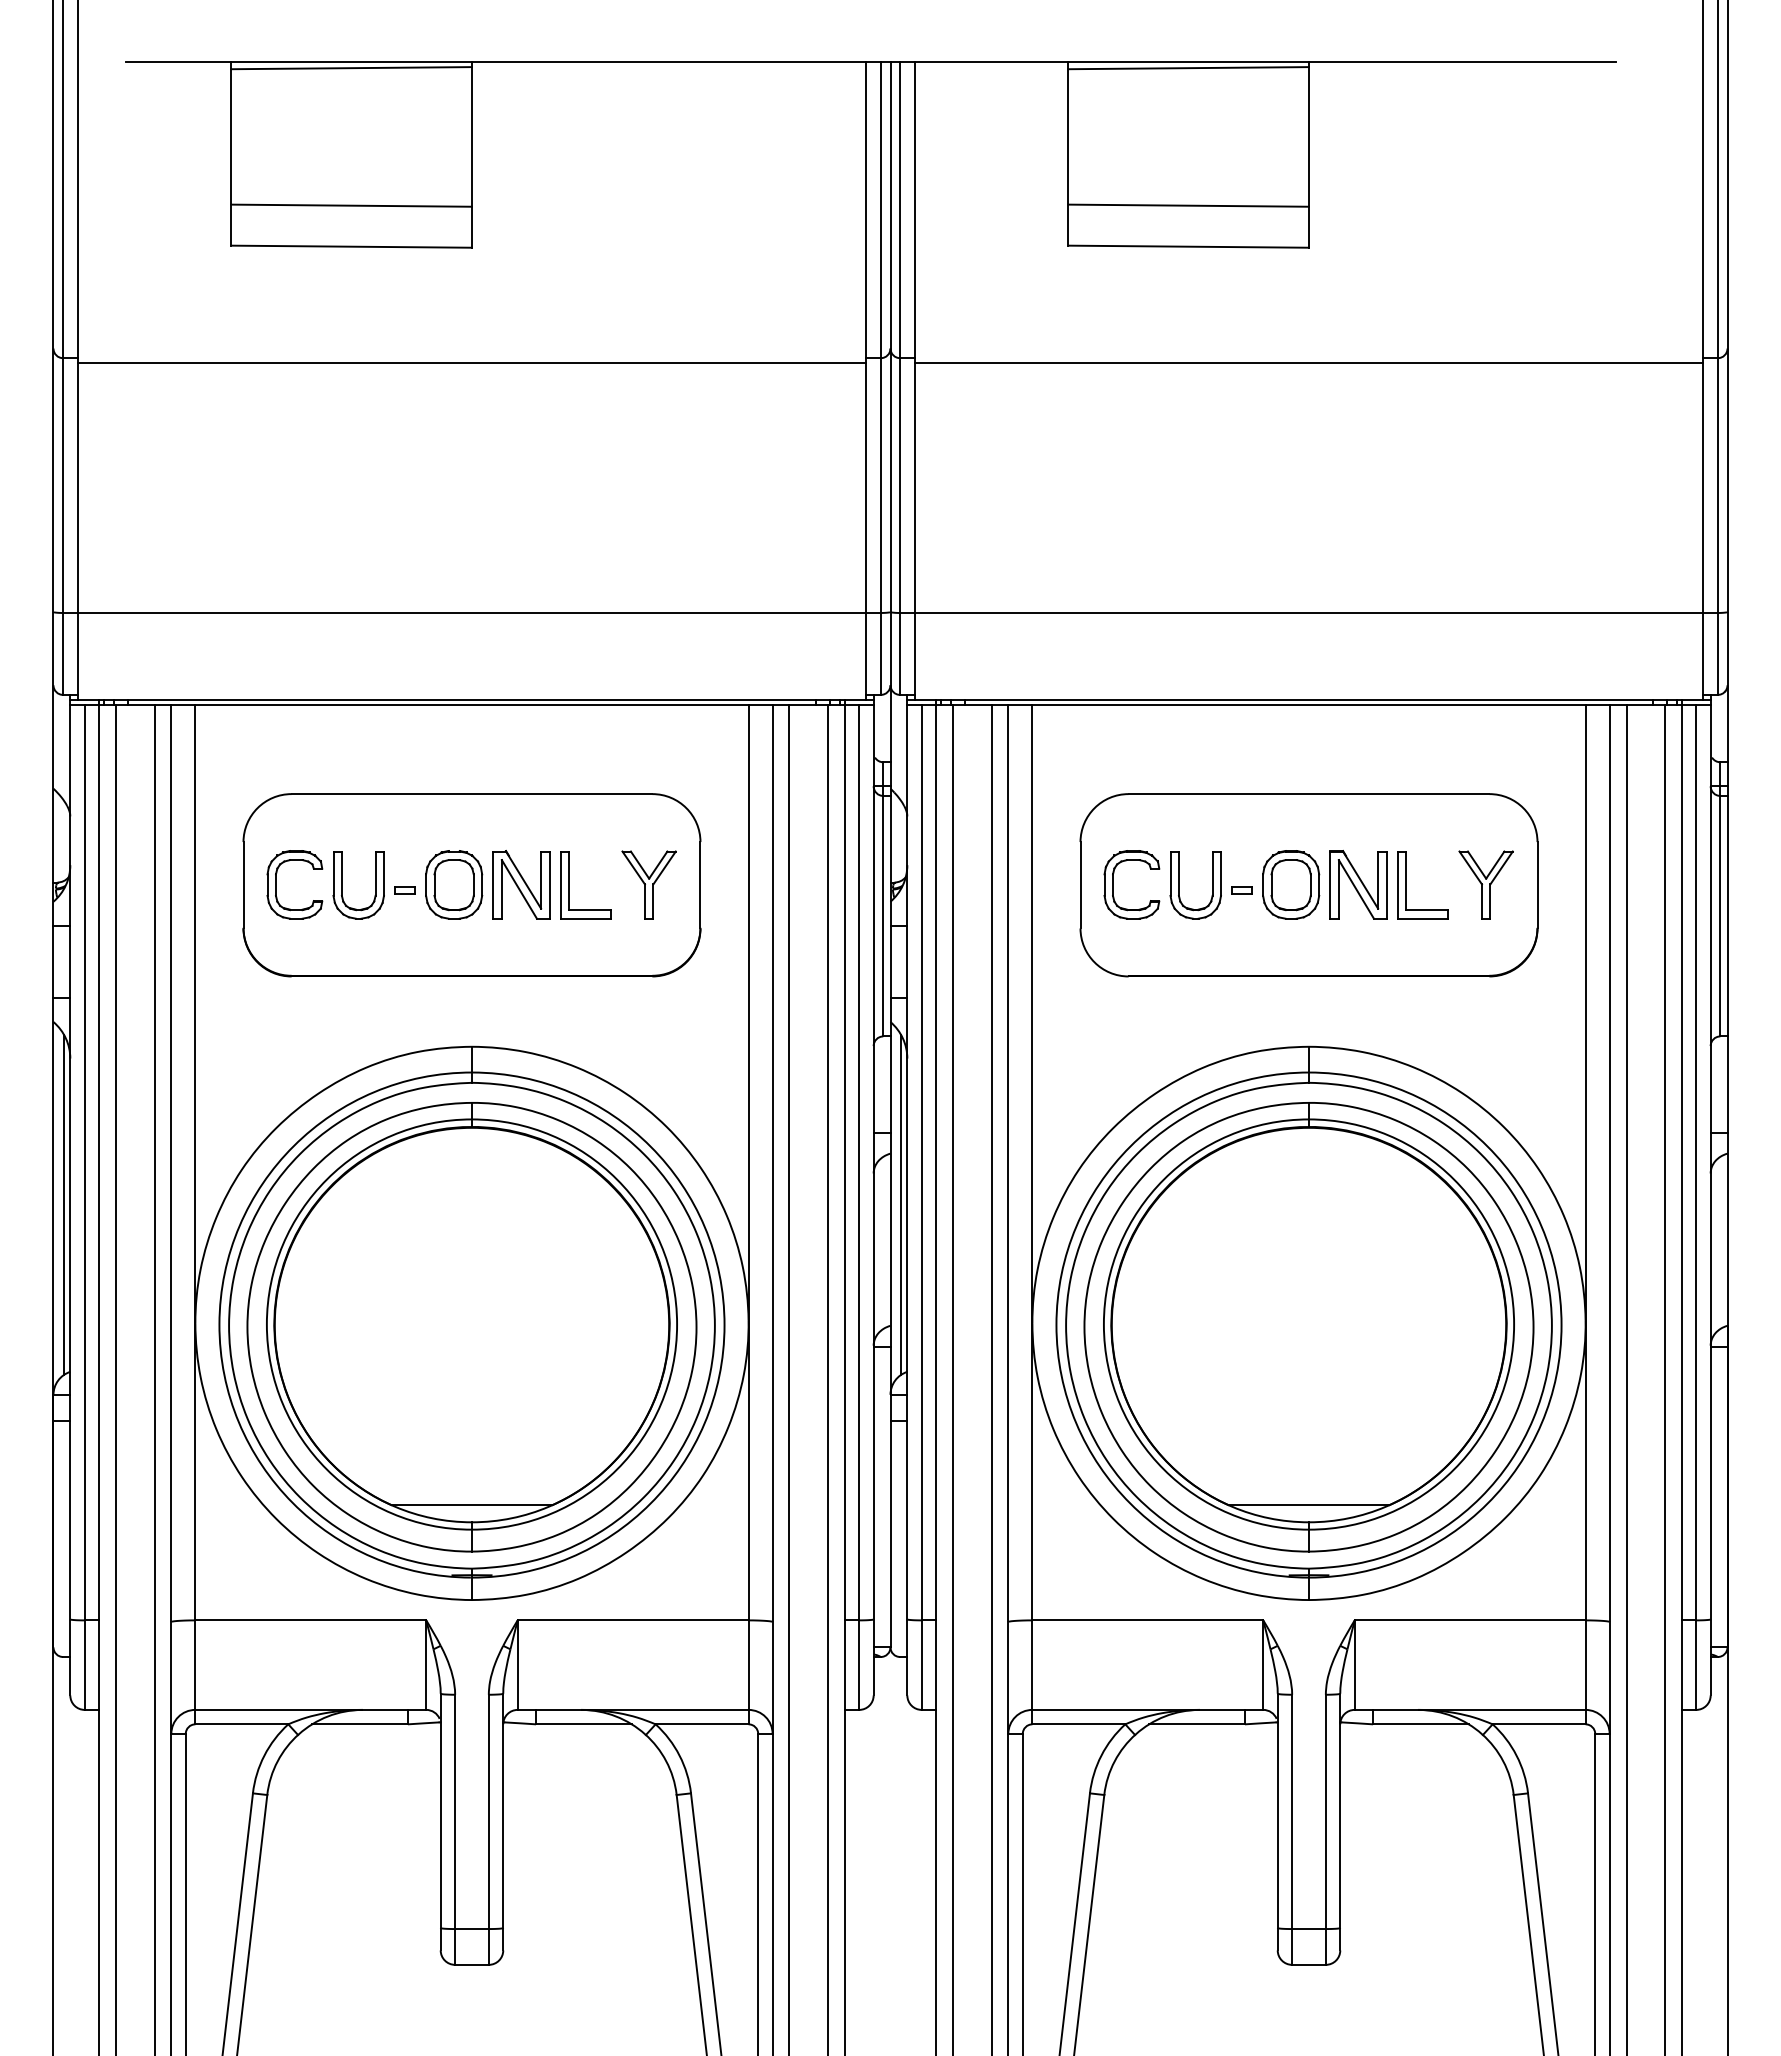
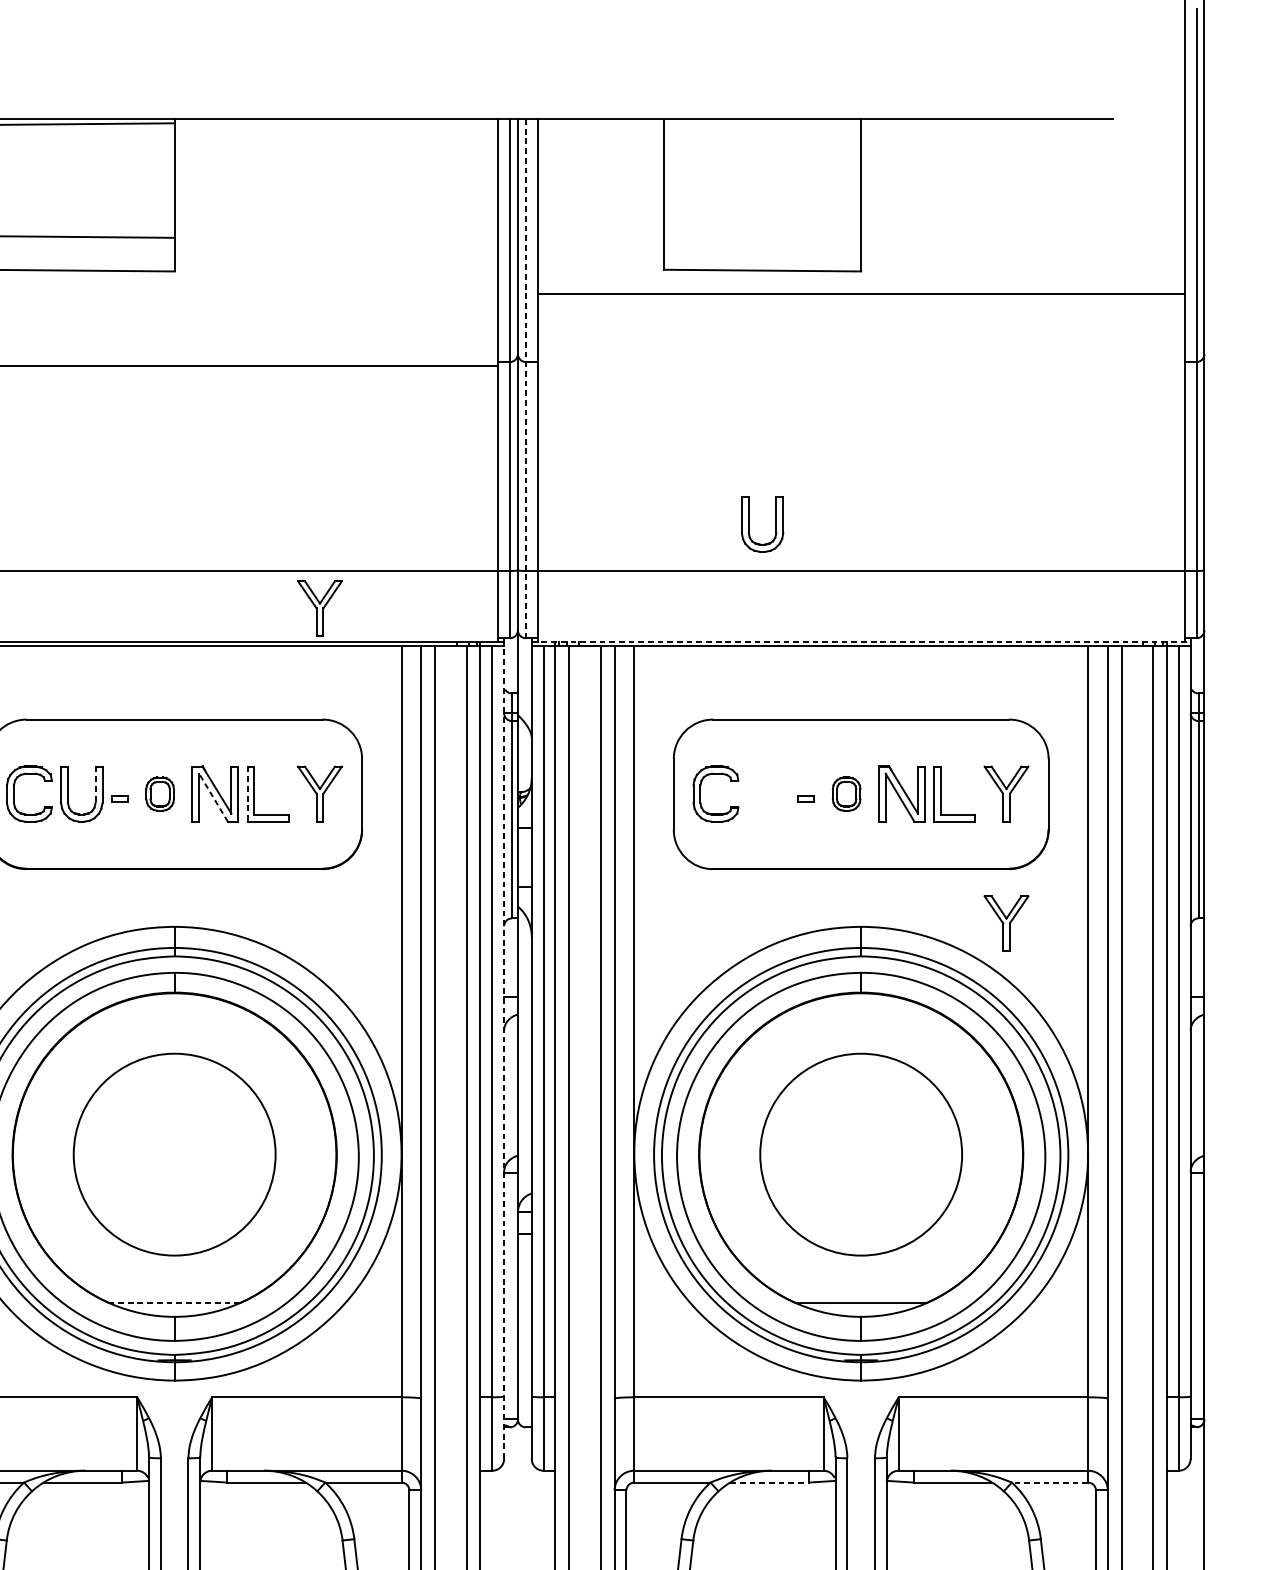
line: (1188, 68) -> (762, 124), removed
line: (1188, 205) -> (762, 236), removed
line: (1308, 362) -> (860, 293), moved
line: (900, 378) -> (526, 378), solid -> dashed
part: (648, 658) -> (319, 608), added
line: (1309, 699) -> (861, 642), solid -> dashed
line: (375, 874) -> (95, 785), solid -> dashed
part: (454, 884) -> (160, 793), size x0.6
part: (1291, 884) -> (846, 793), size x0.6
line: (560, 885) -> (247, 794), solid -> dashed
part: (1179, 885) -> (749, 524), moved
line: (519, 888) -> (213, 797), solid -> dashed
part: (1485, 1042) -> (1005, 923), added
line: (873, 1194) -> (504, 1048), solid -> dashed
line: (900, 1204) -> (526, 1056), removed
circle: (471, 1324) -> (174, 1154), size x0.6
circle: (1308, 1324) -> (860, 1154), size x0.6
line: (471, 1505) -> (174, 1303), solid -> dashed
line: (1197, 1724) -> (769, 1482), solid -> dashed
line: (1538, 1724) -> (1049, 1482), solid -> dashed

